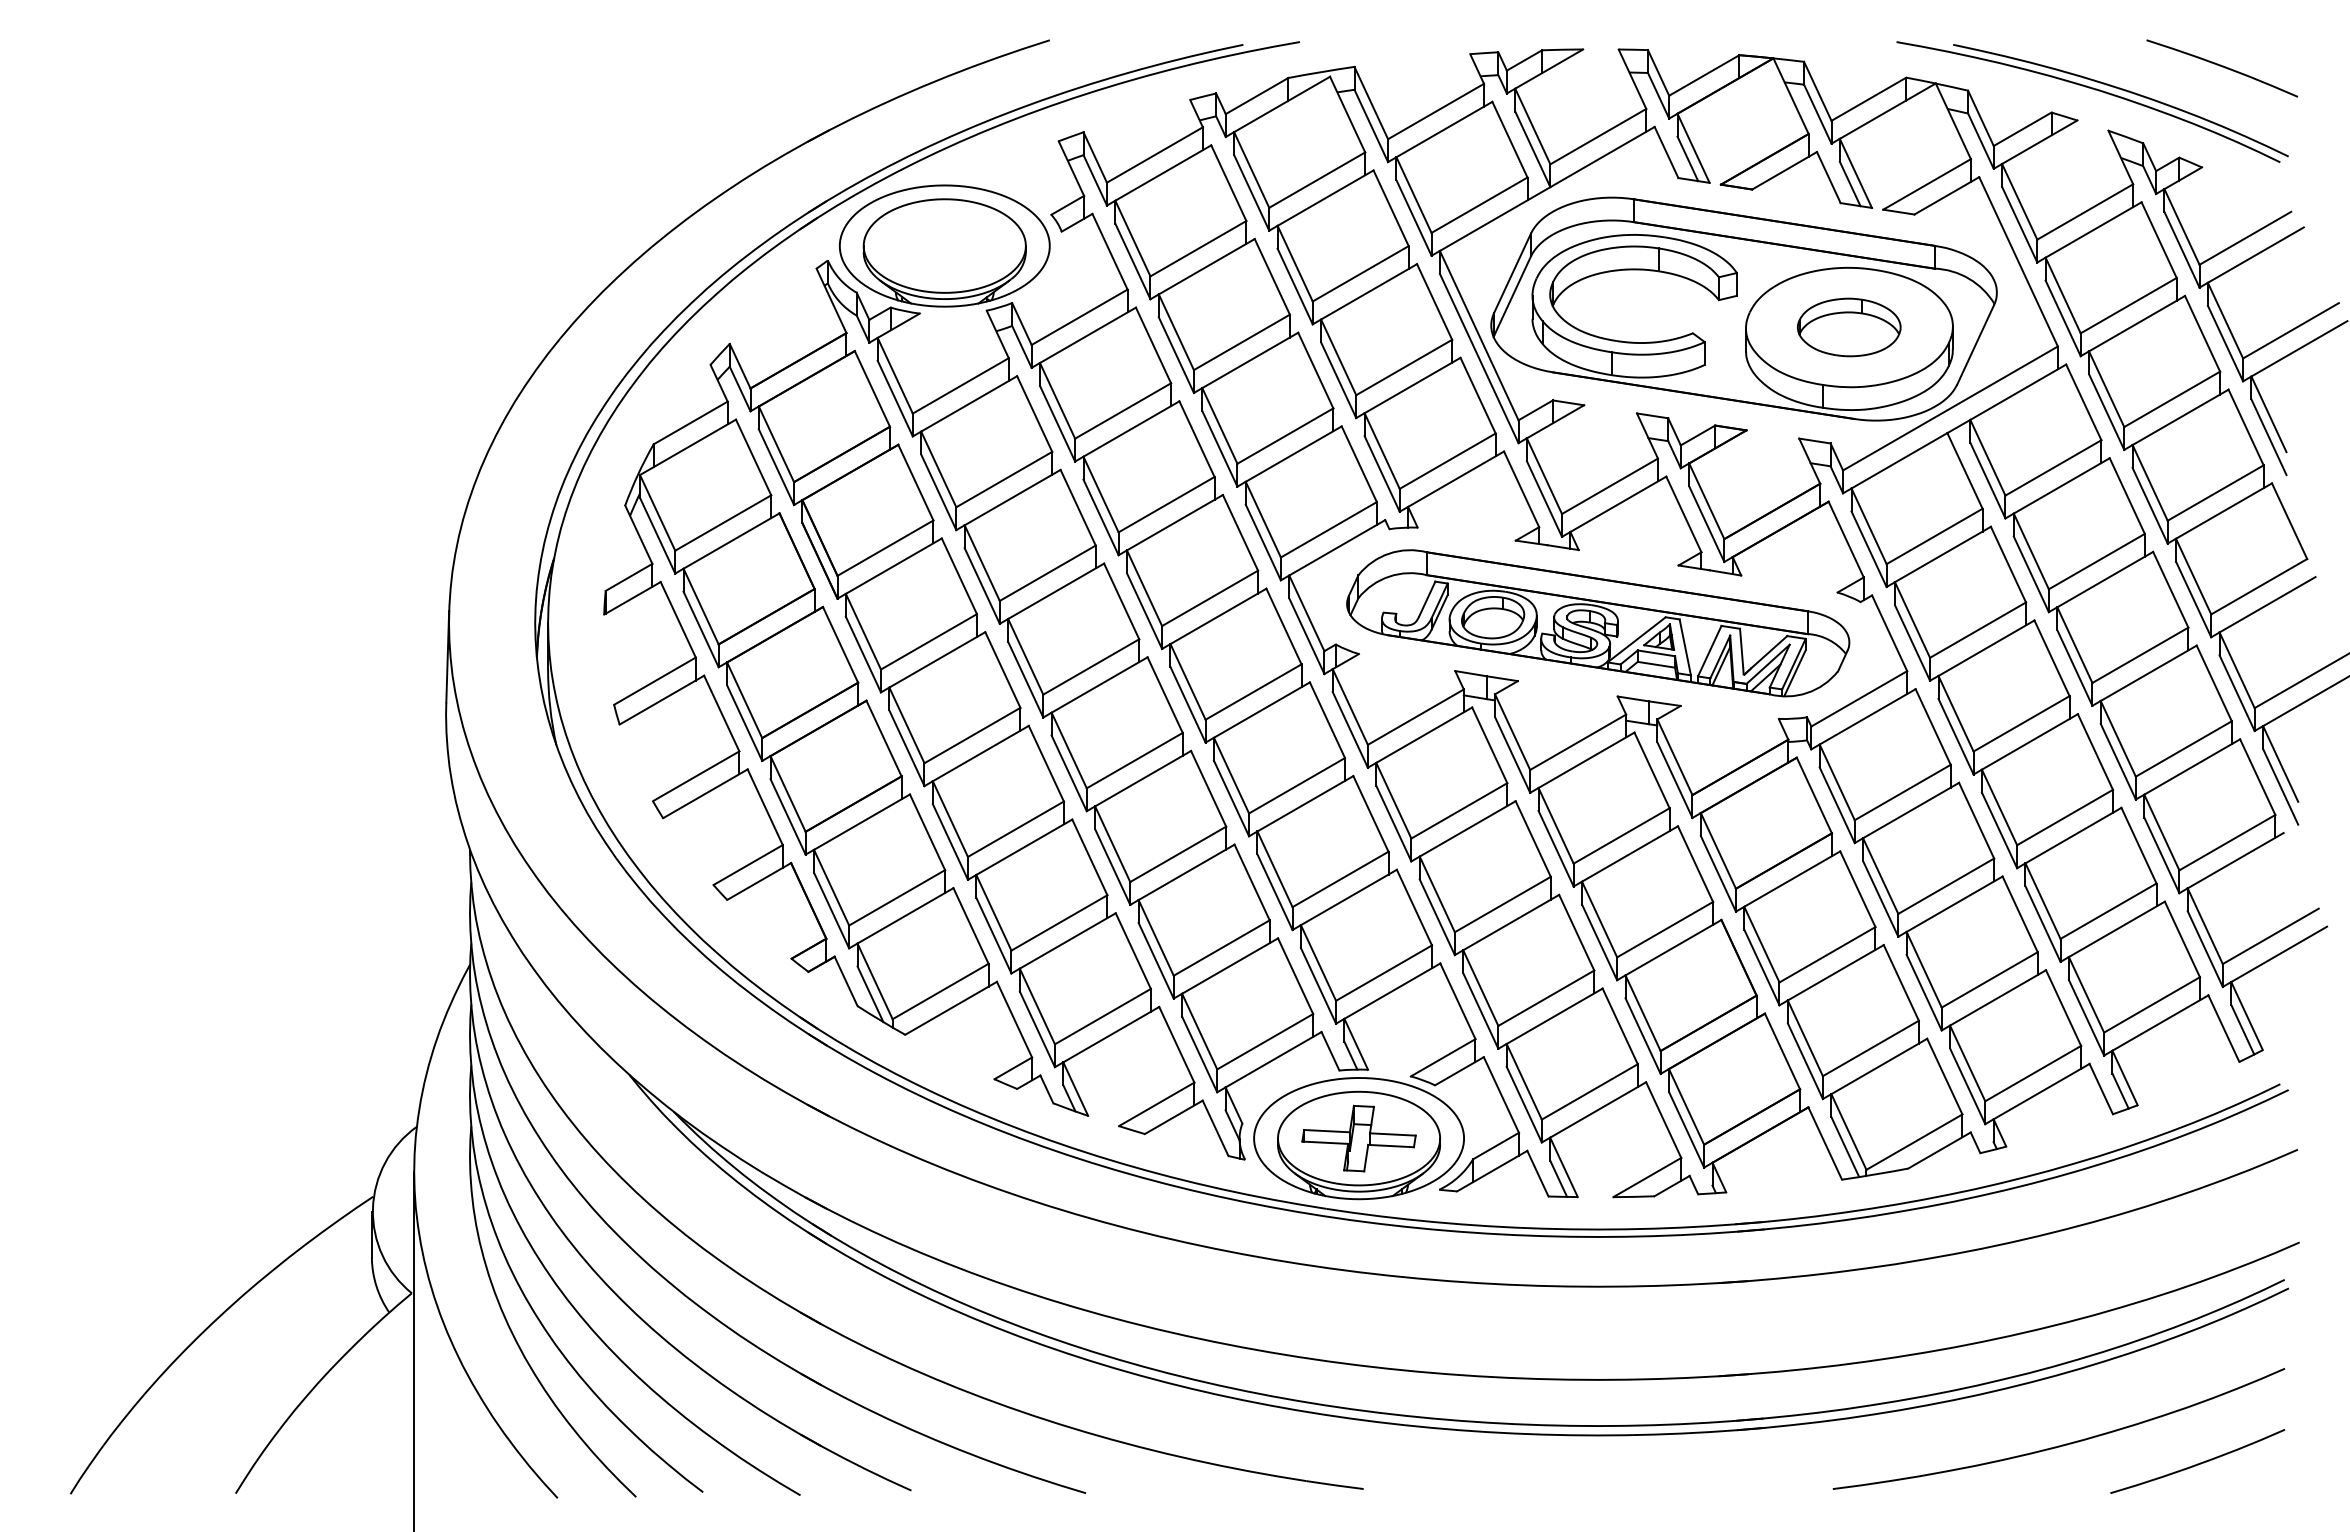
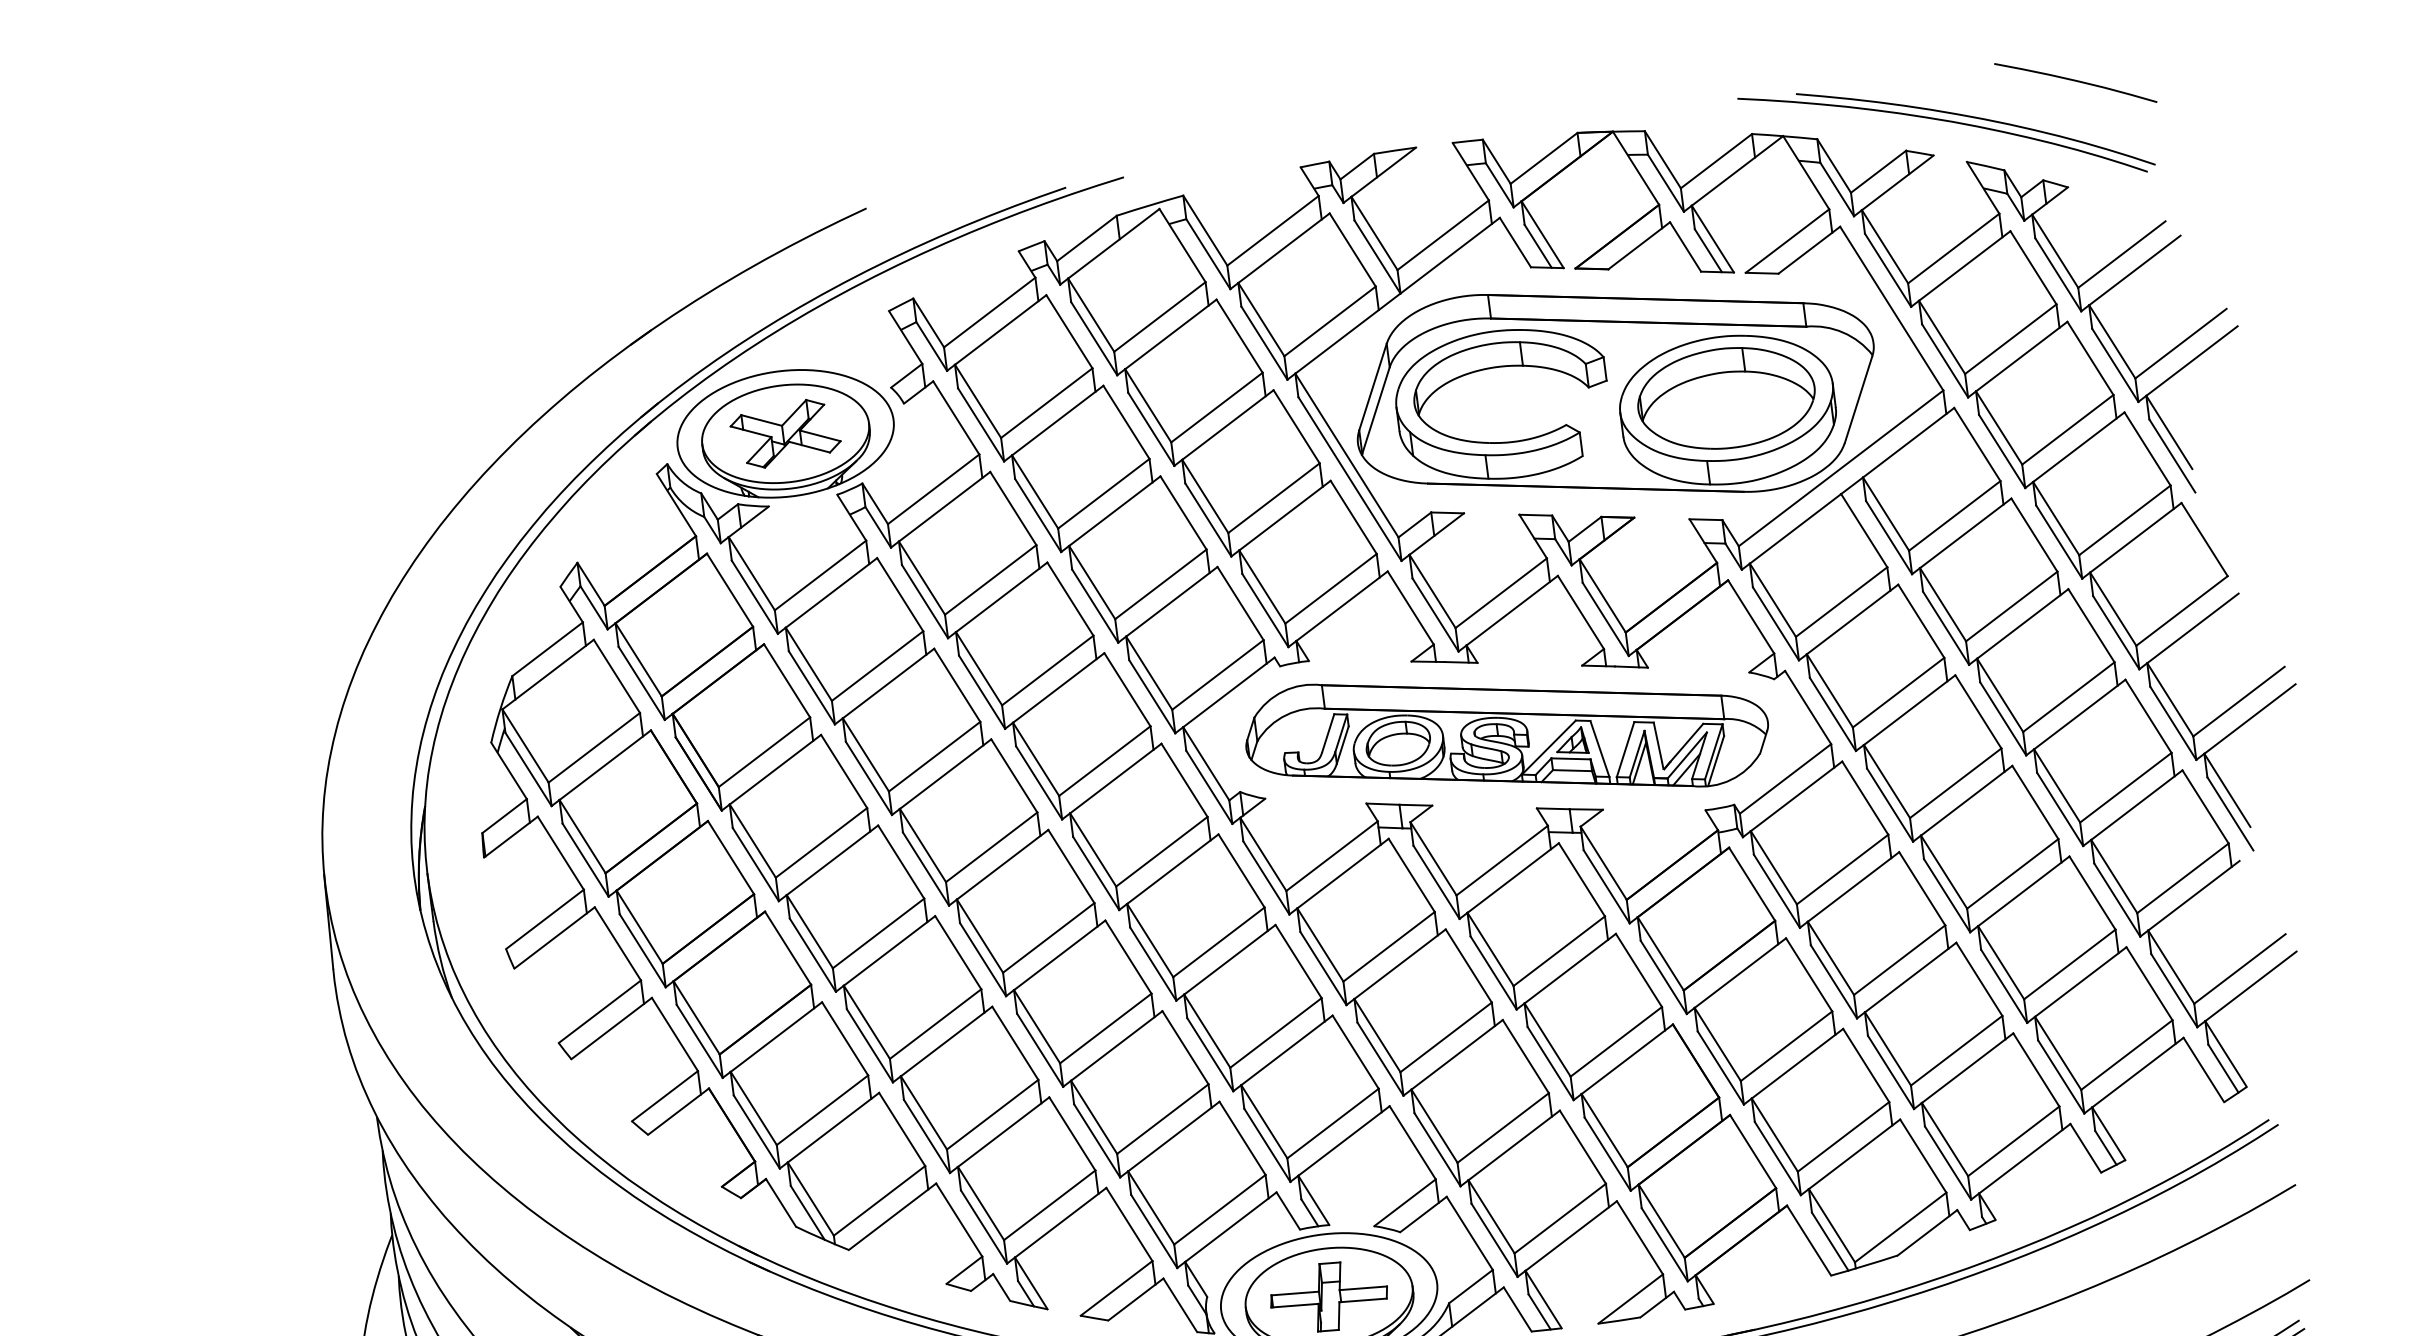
part: (944, 245) -> (785, 433), added
part: (1848, 327) -> (1725, 398), size x1.67

